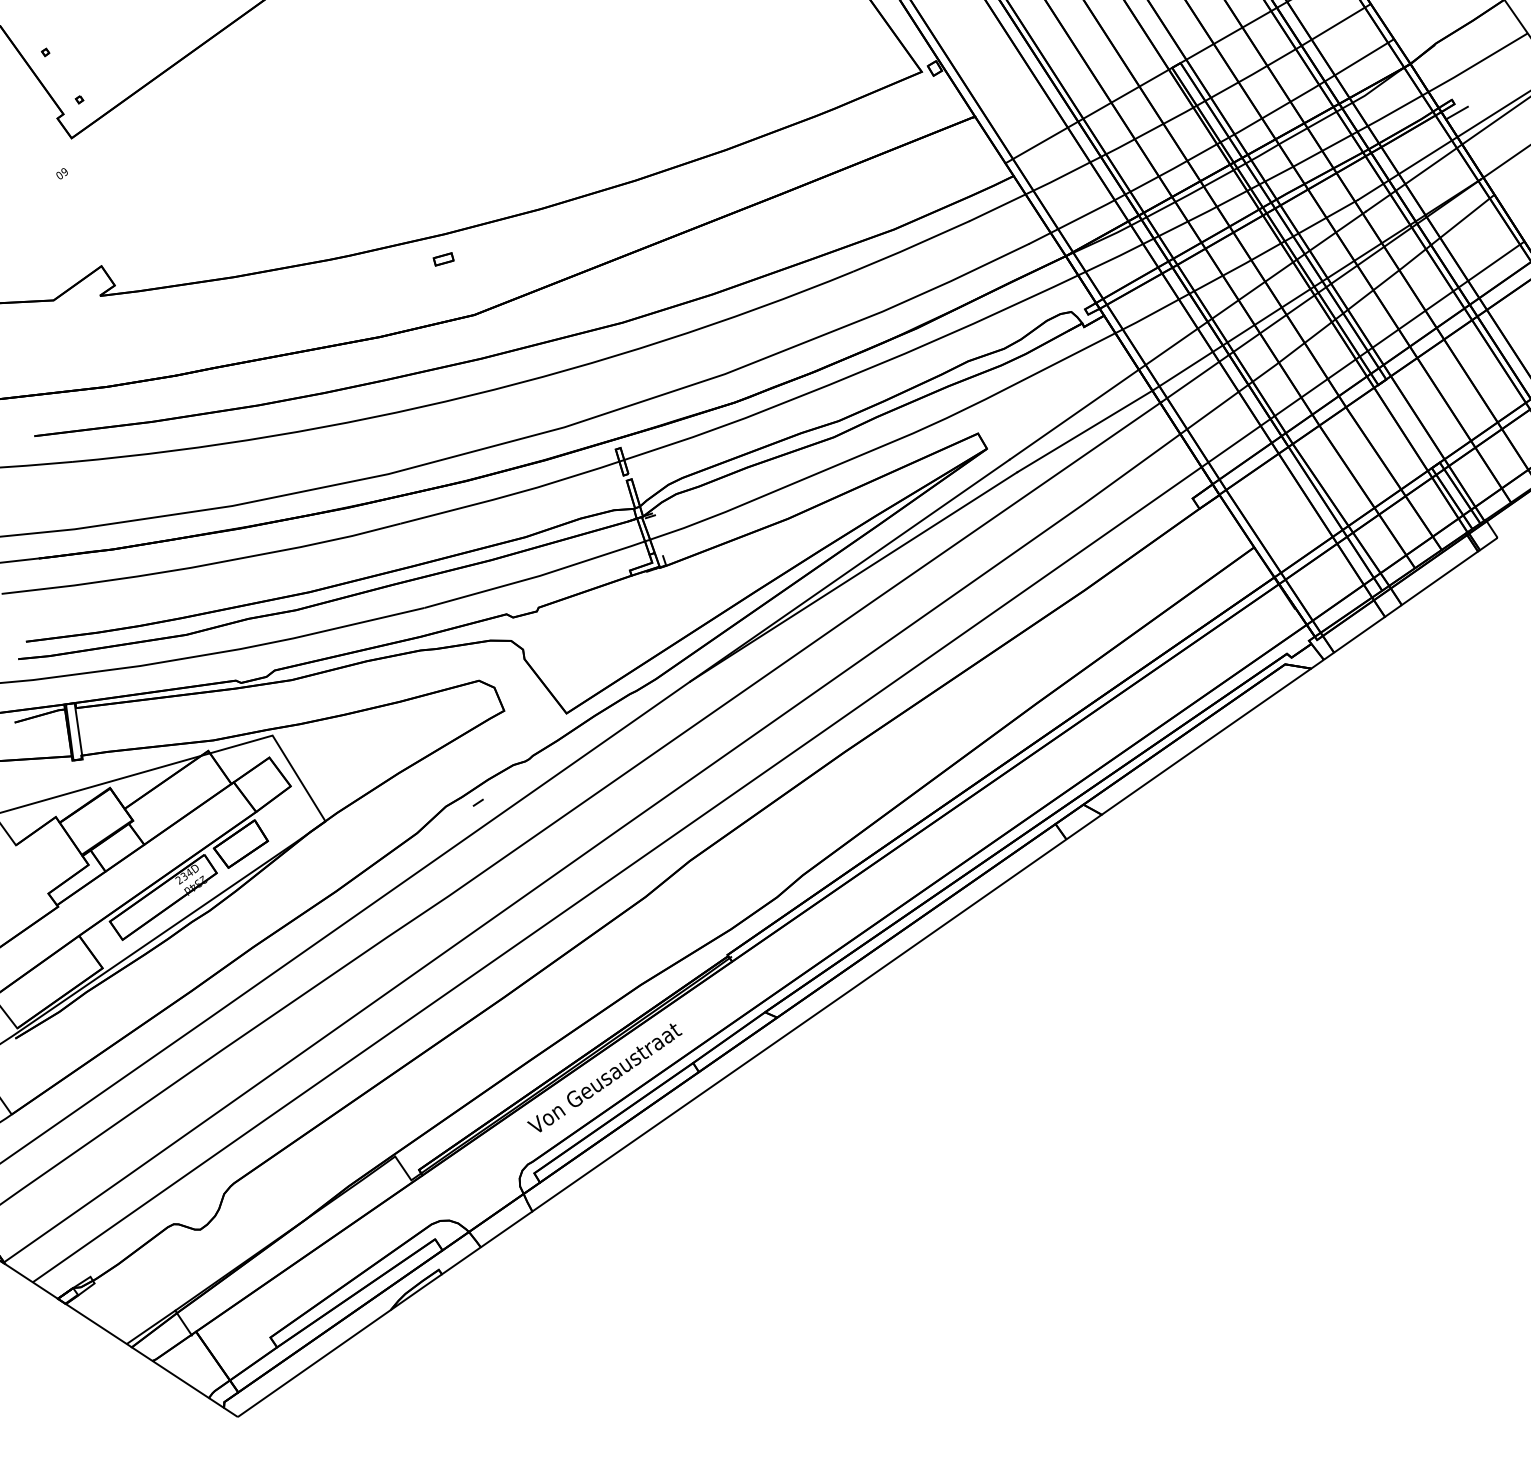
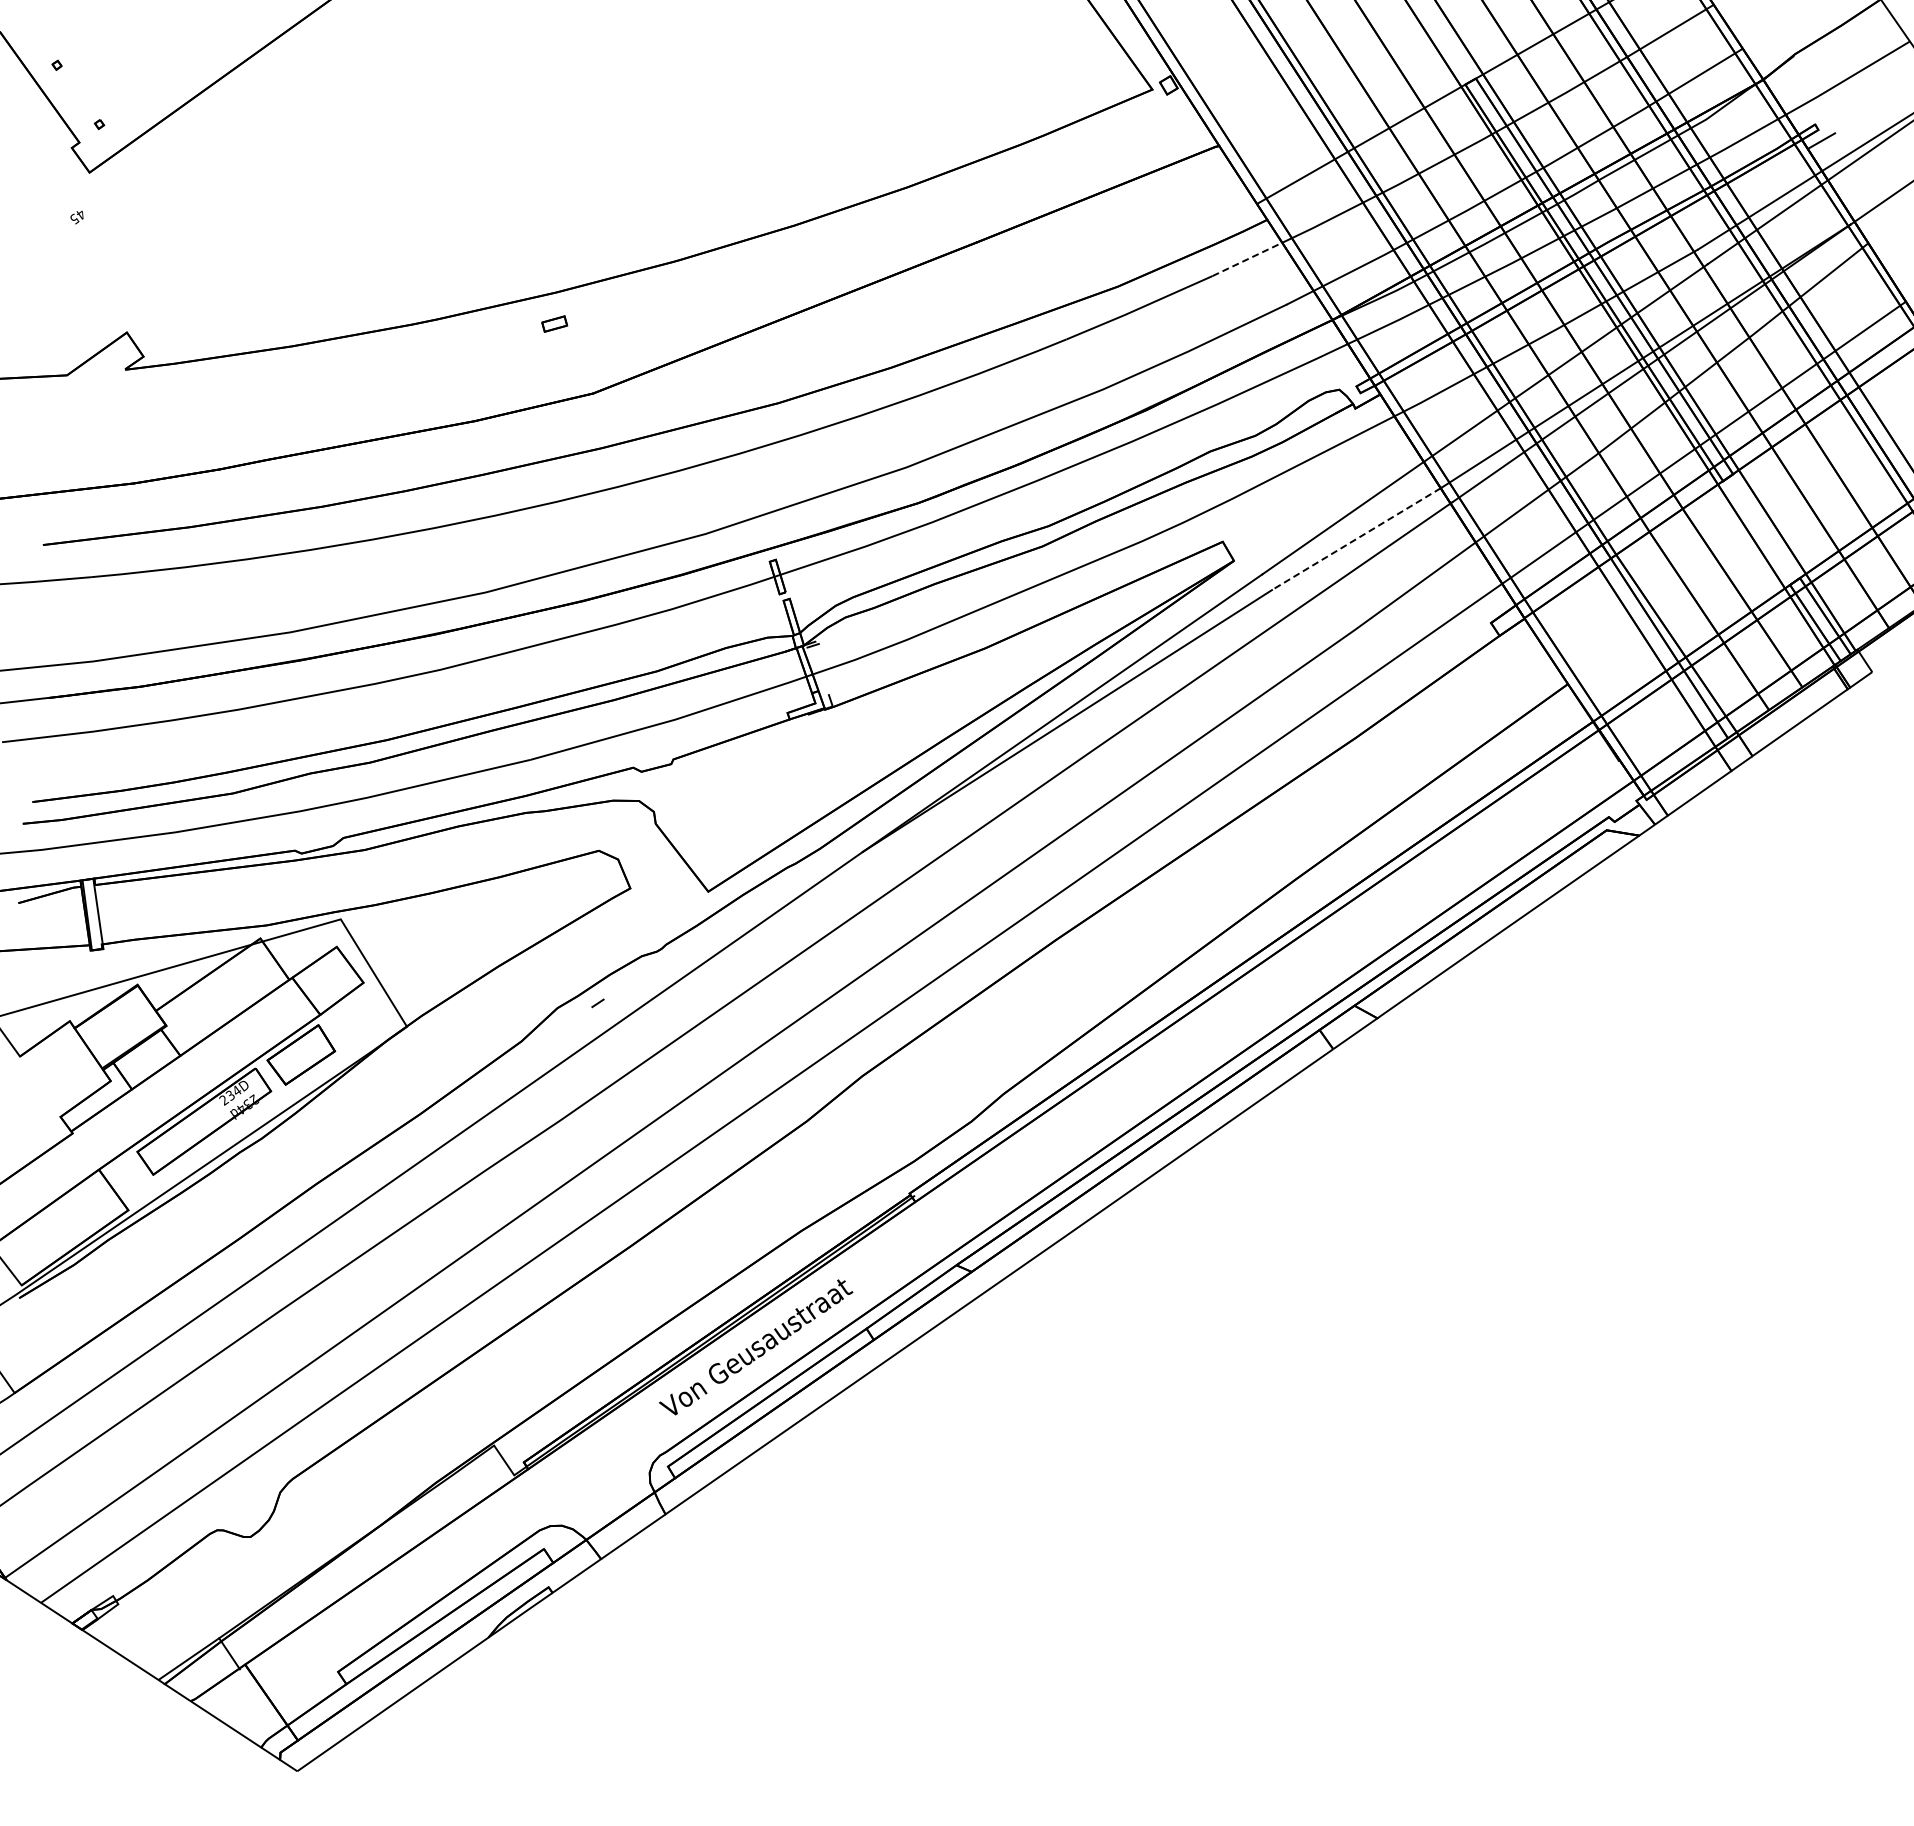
text: (61, 174) -> (77, 217), 60 -> 45
line: (997, 207) -> (1247, 259), solid -> dashed
line: (1085, 431) -> (1356, 539), solid -> dashed

